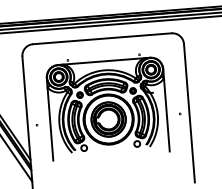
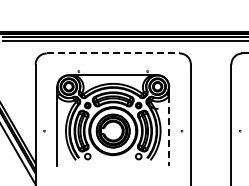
line: (102, 38) -> (113, 53), solid -> dashed
line: (167, 115) -> (169, 131), solid -> dashed

